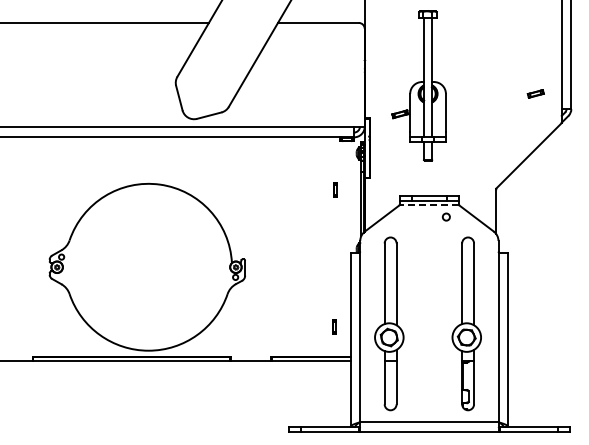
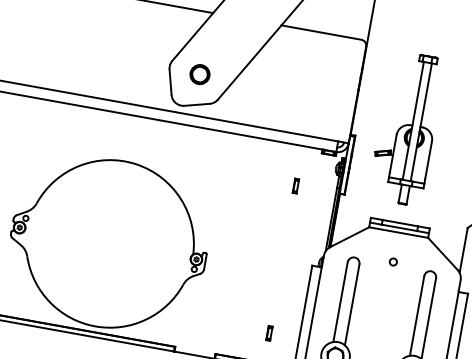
part: (206, 85) -> (199, 74), added
part: (418, 85) -> (406, 128), moved
part: (335, 189) -> (295, 185), moved
line: (429, 205) -> (398, 232), dashed -> solid
circle: (445, 216) -> (392, 261), moved
part: (334, 326) -> (269, 333), moved

